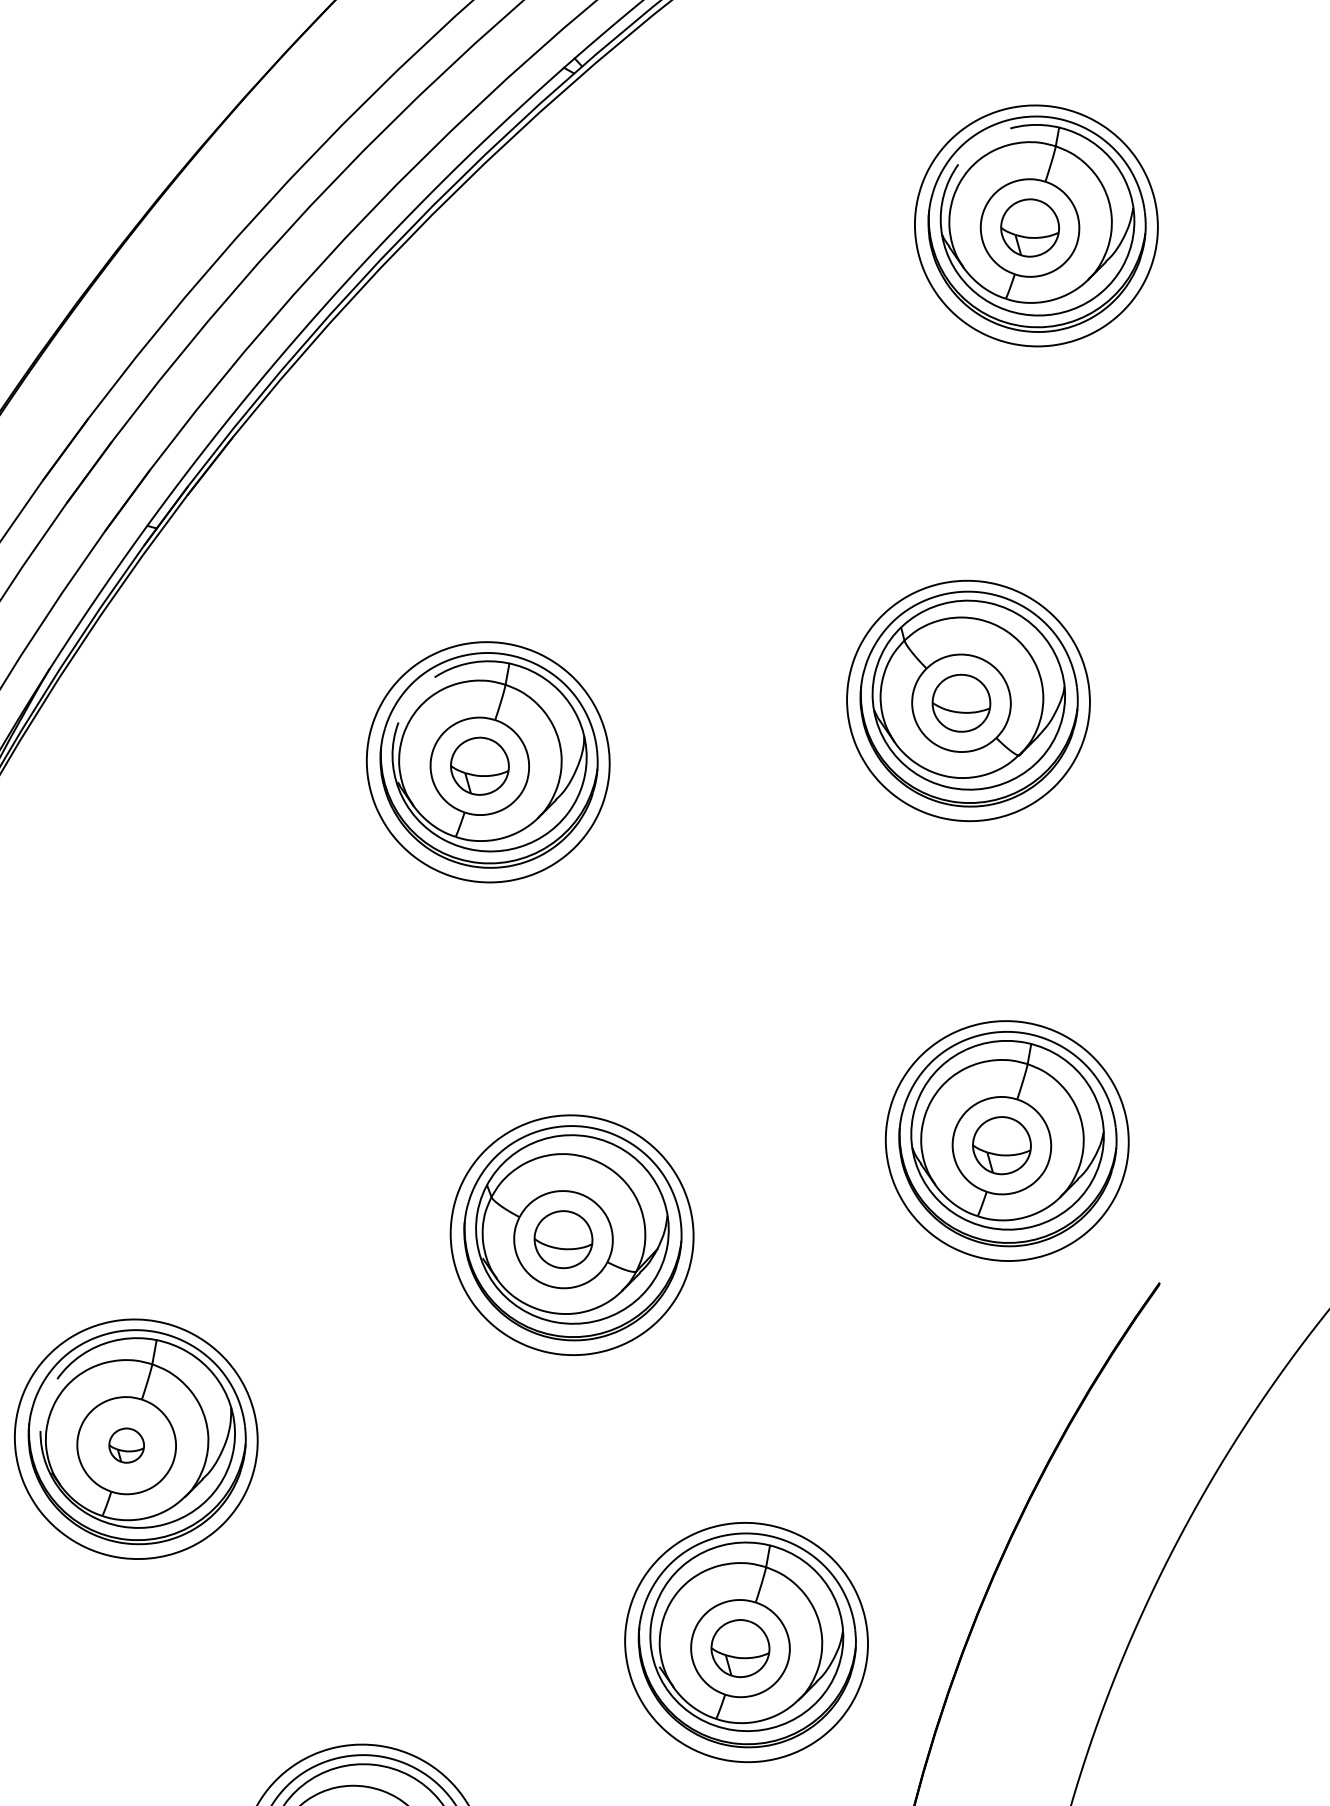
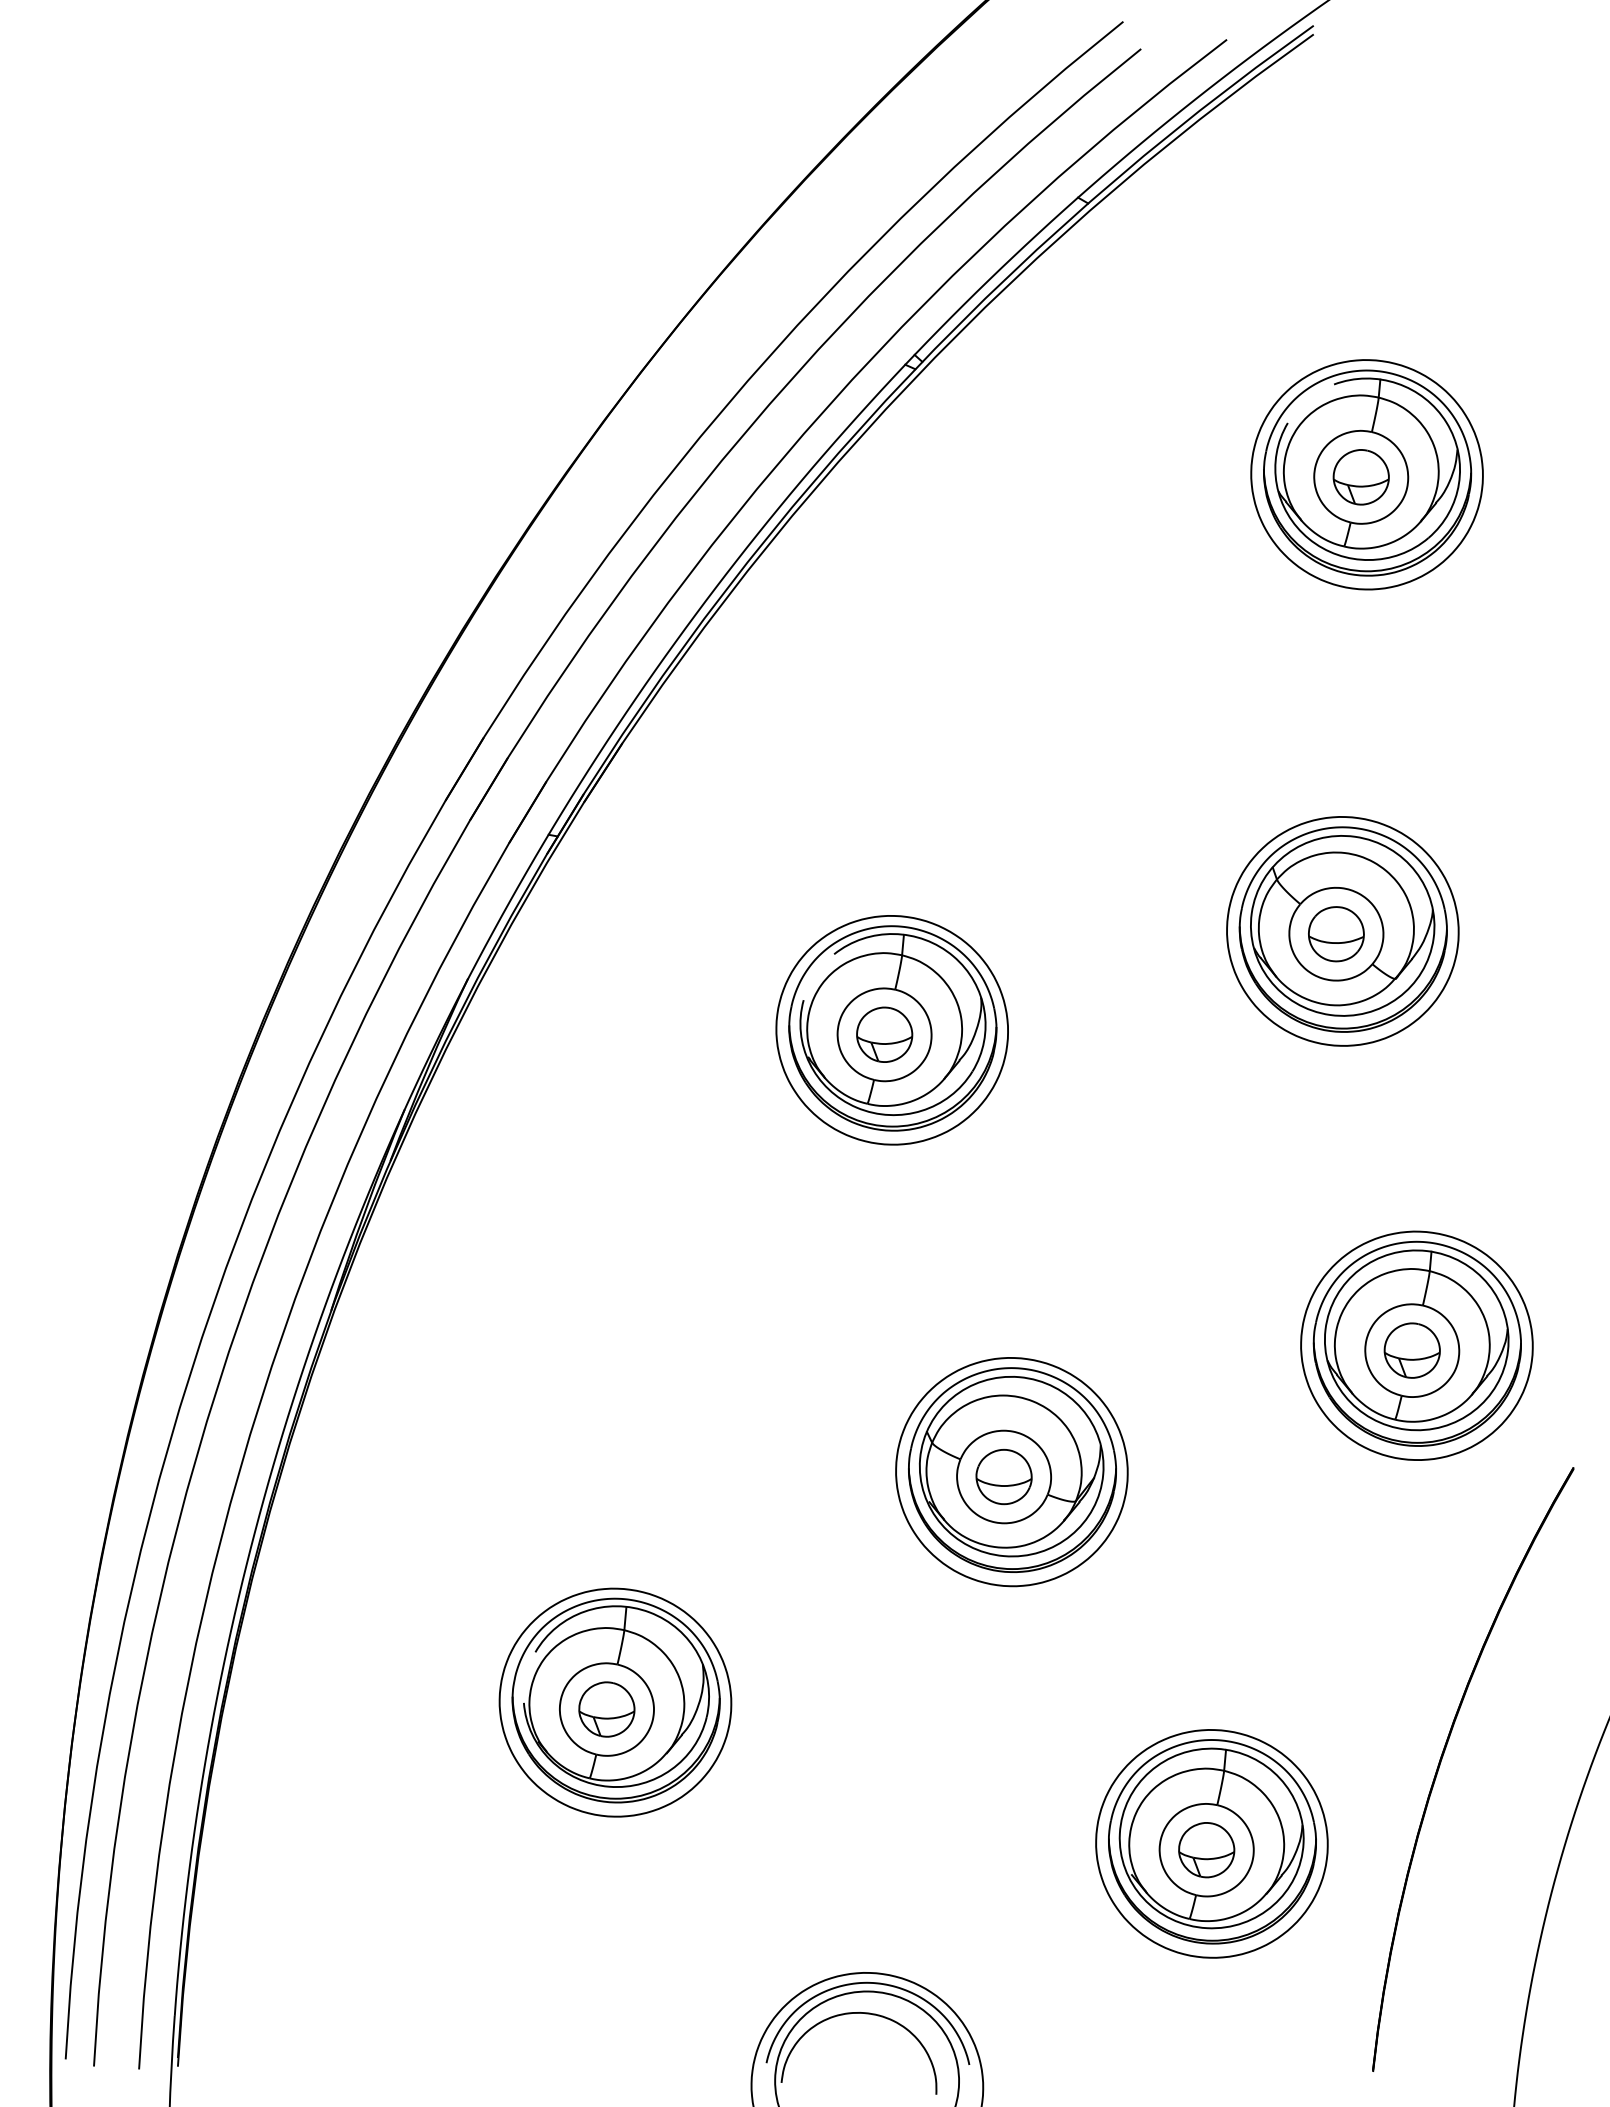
part: (126, 1445) -> (606, 1709), size x1.67

